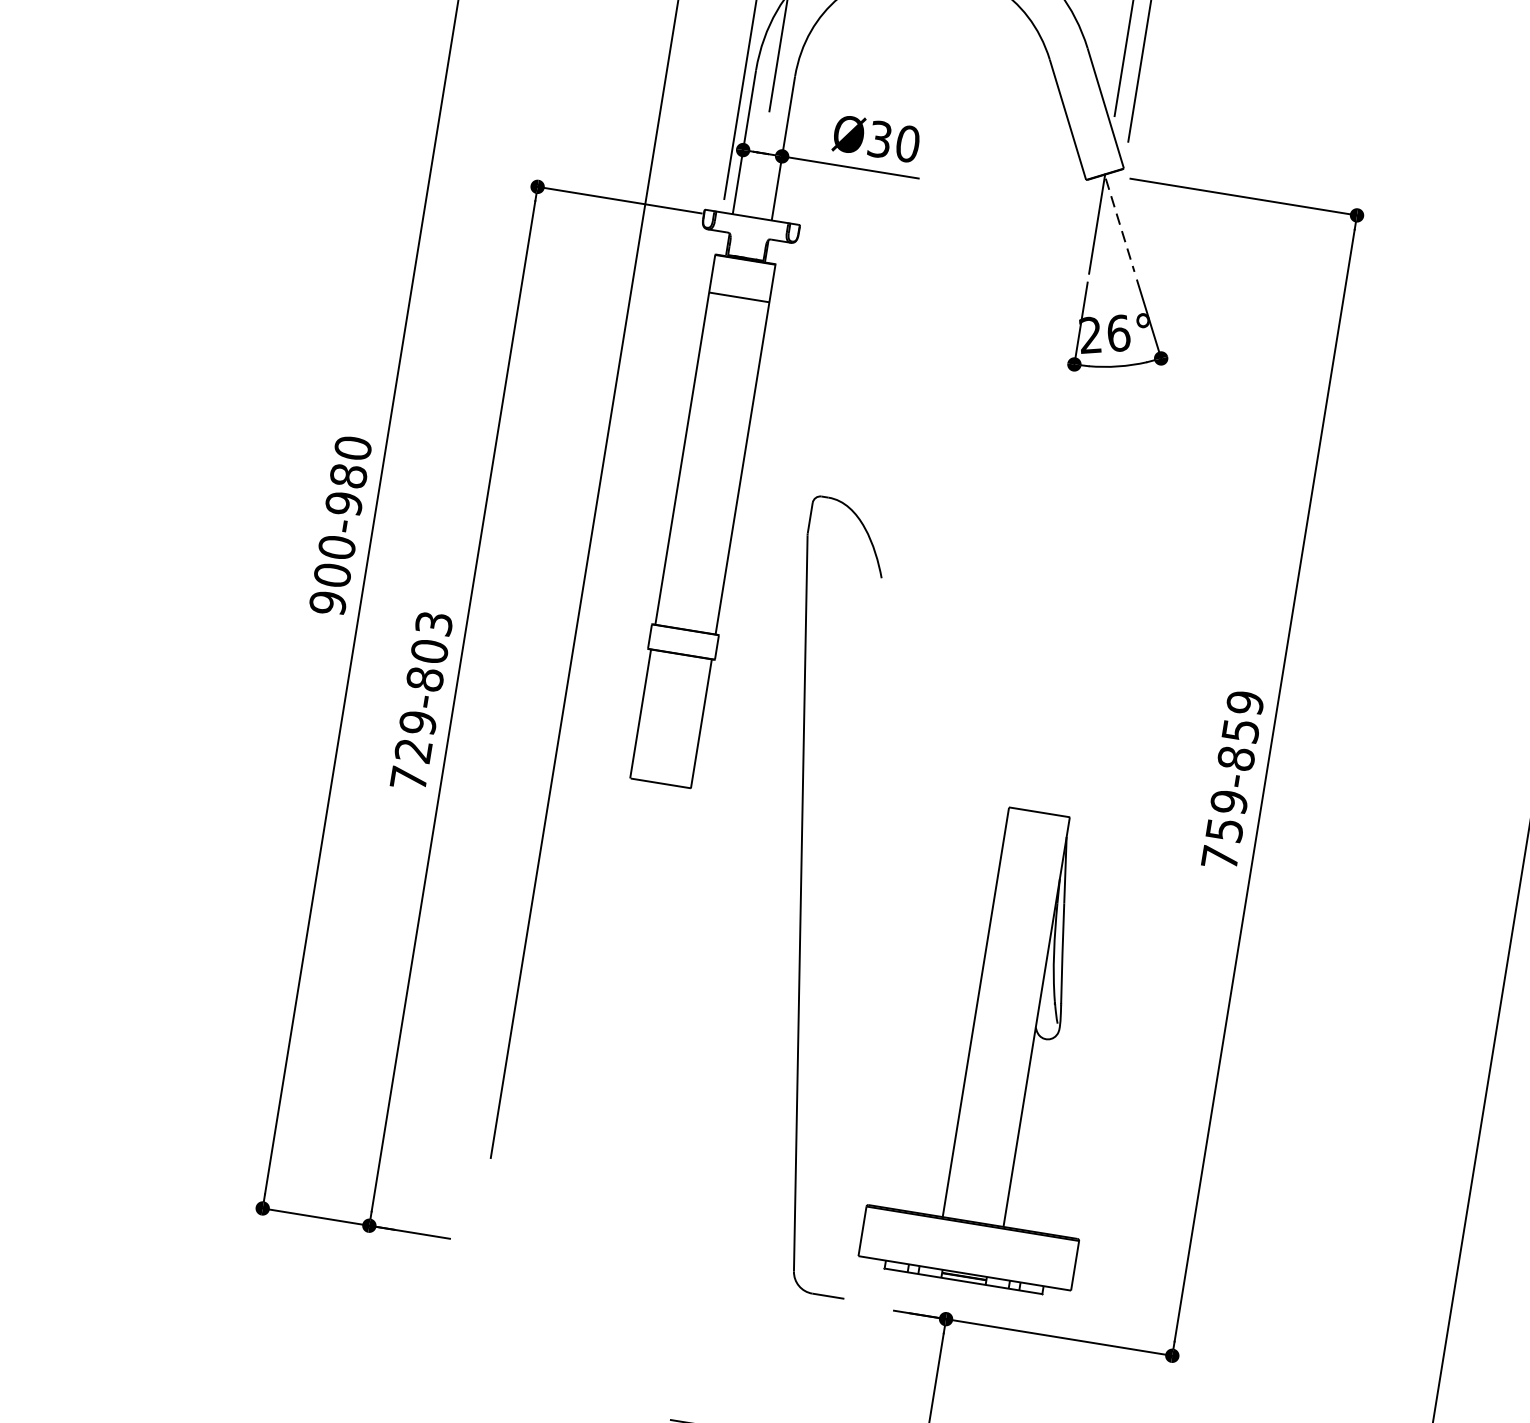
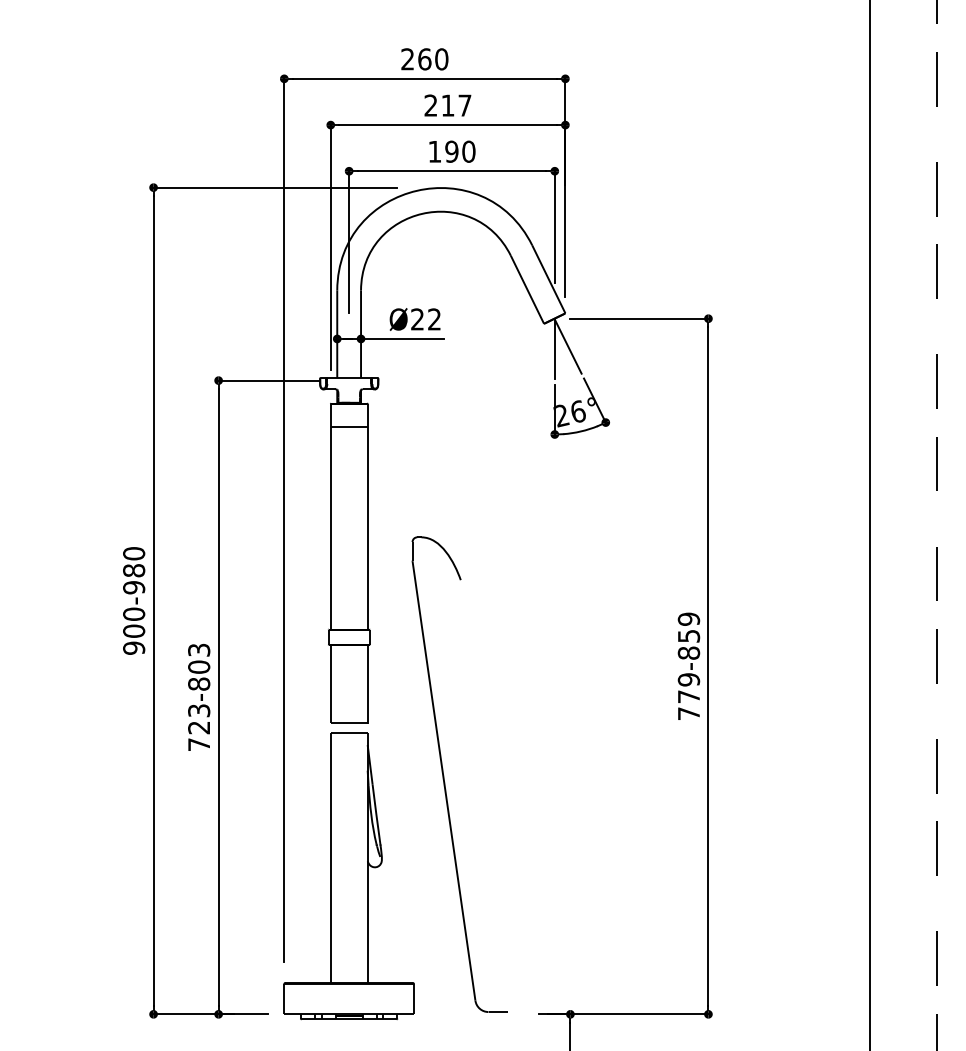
text: (894, 141) -> (426, 319), Ø30 -> Ø22
line: (1119, 225) -> (568, 347), dashed -> solid
text: (418, 722) -> (199, 710), 729-803 -> 723-803
text: (1225, 829) -> (689, 696), 759-859 -> 779-859
part: (1000, 1047) -> (348, 876), moved

